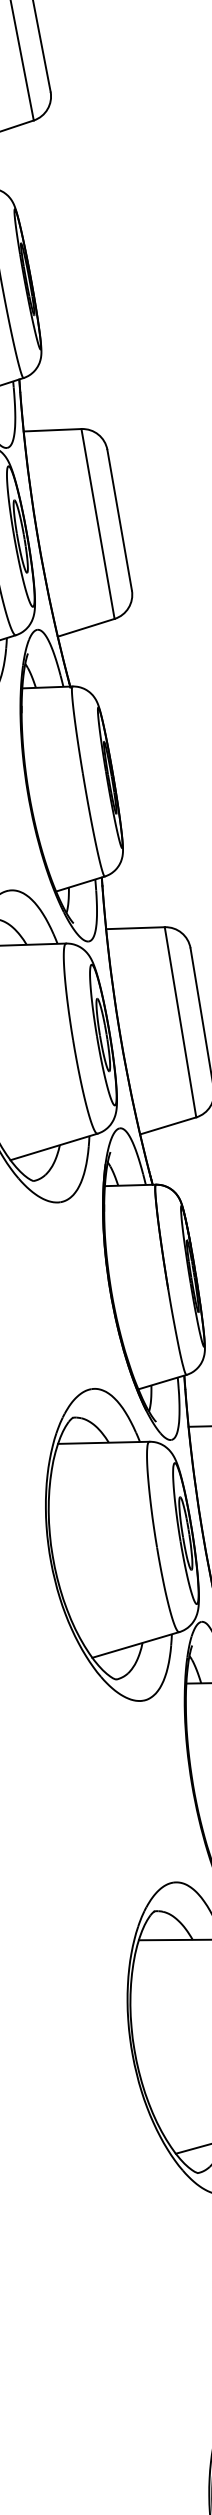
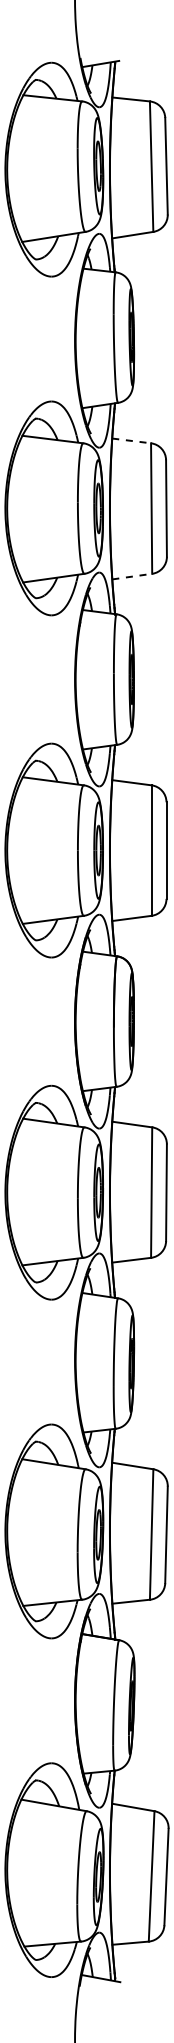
line: (52, 429) -> (131, 440), solid -> dashed
line: (86, 627) -> (132, 576), solid -> dashed

